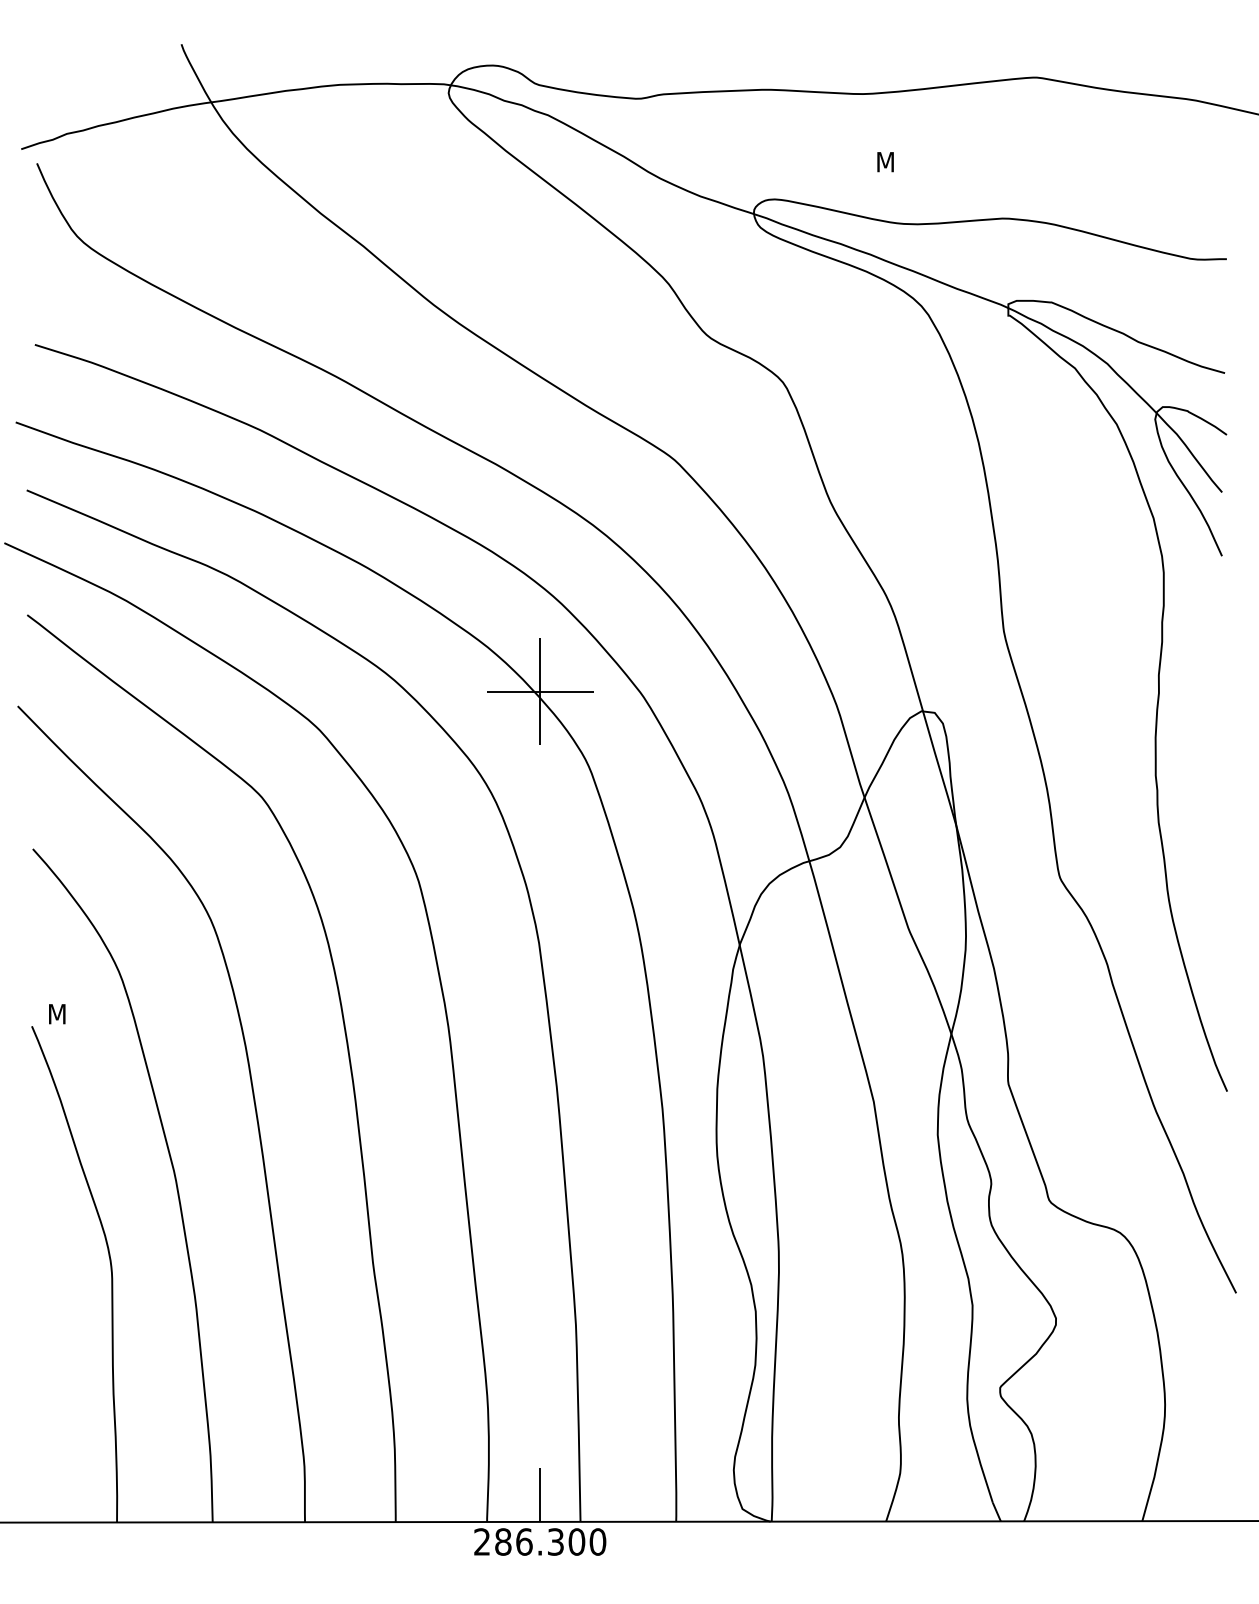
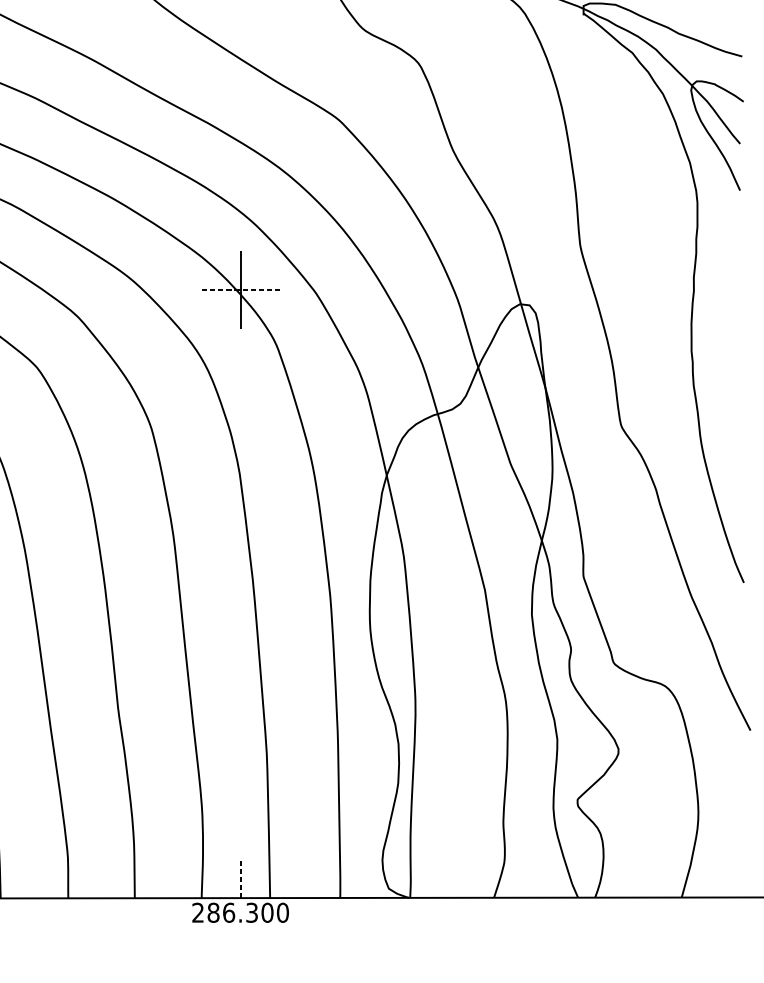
line: (540, 691) -> (240, 289), solid -> dashed
line: (540, 1495) -> (240, 878), solid -> dashed

